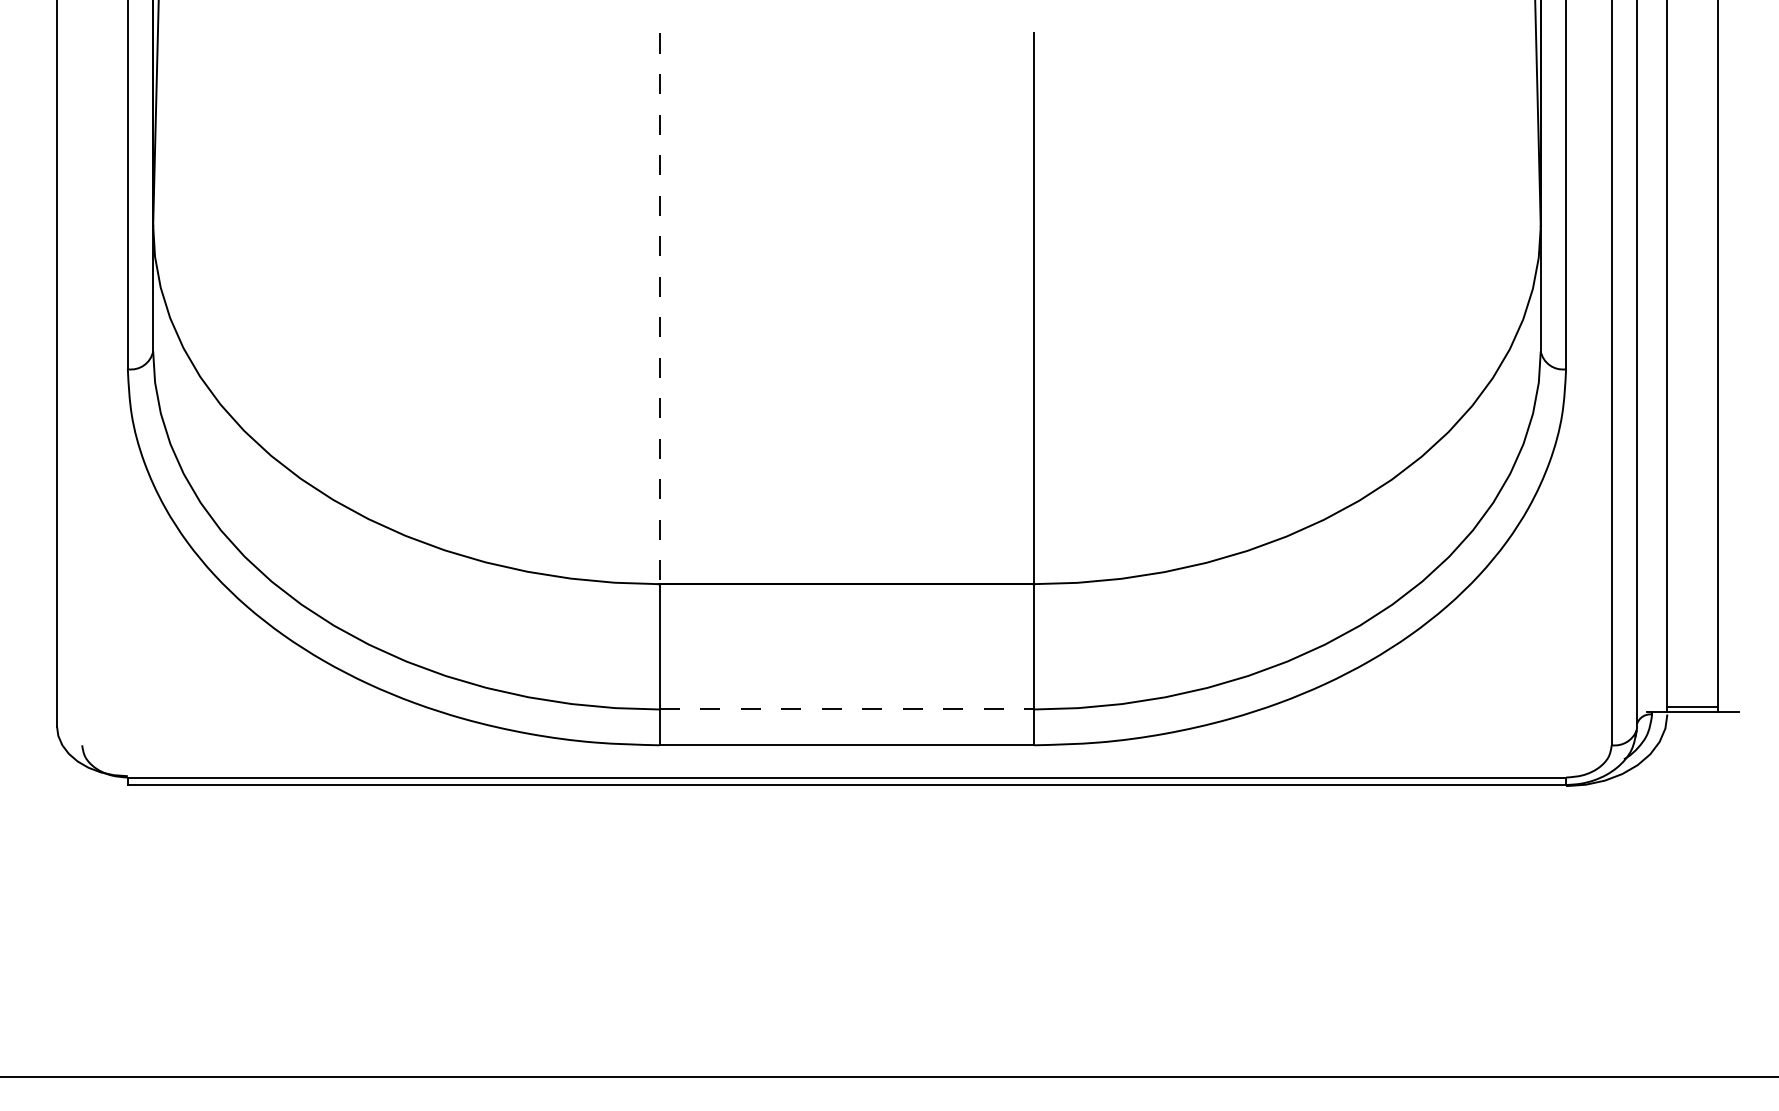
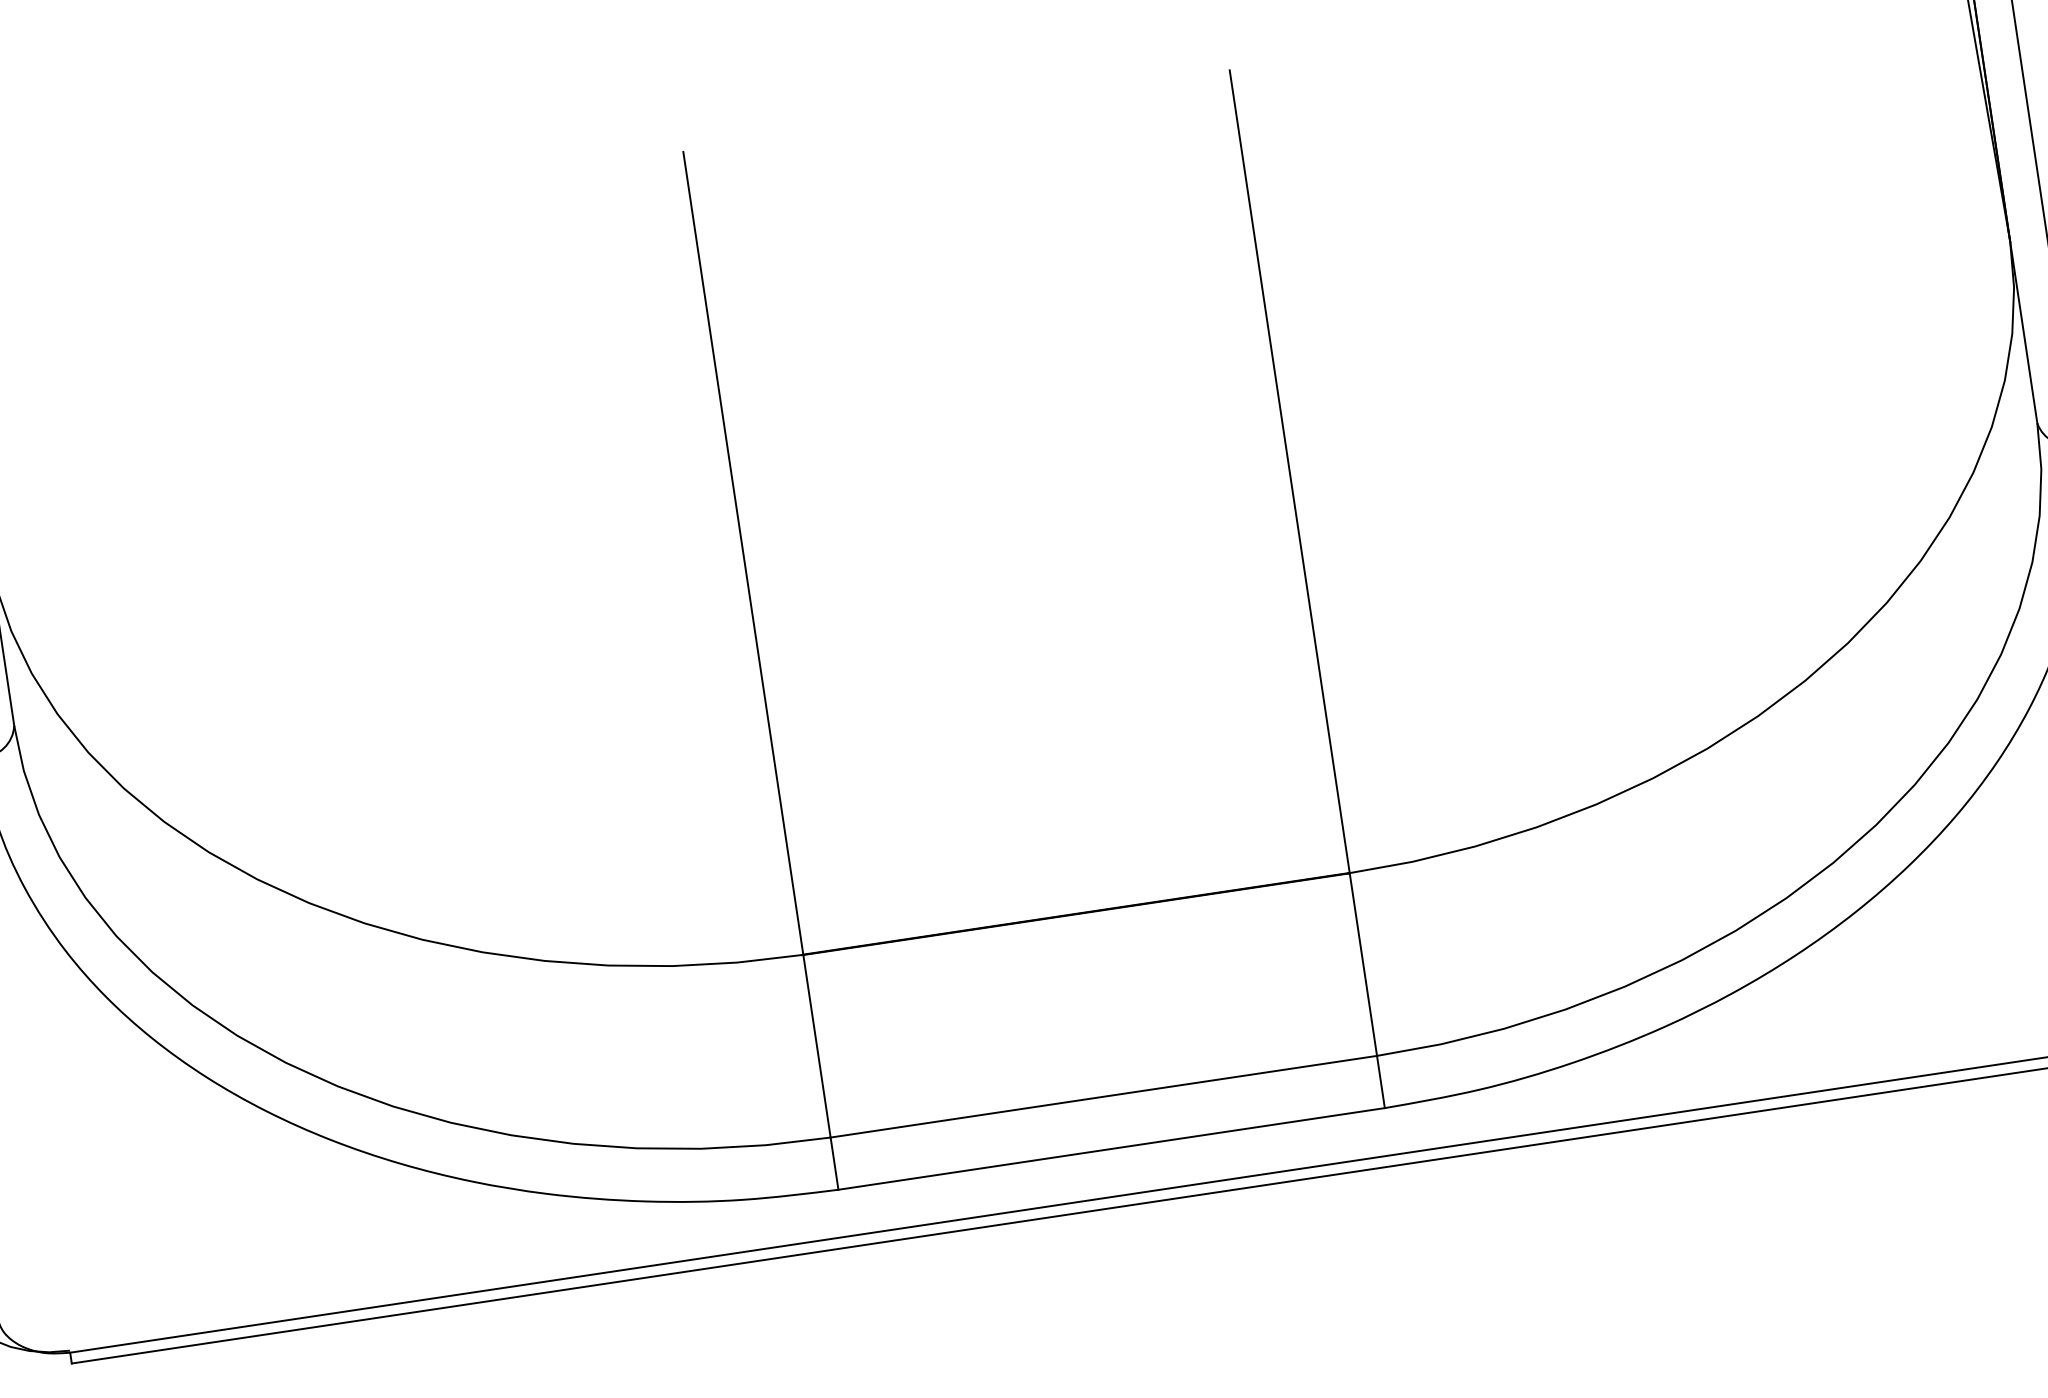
line: (659, 309) -> (743, 554), dashed -> solid
line: (847, 709) -> (1104, 1096), dashed -> solid

